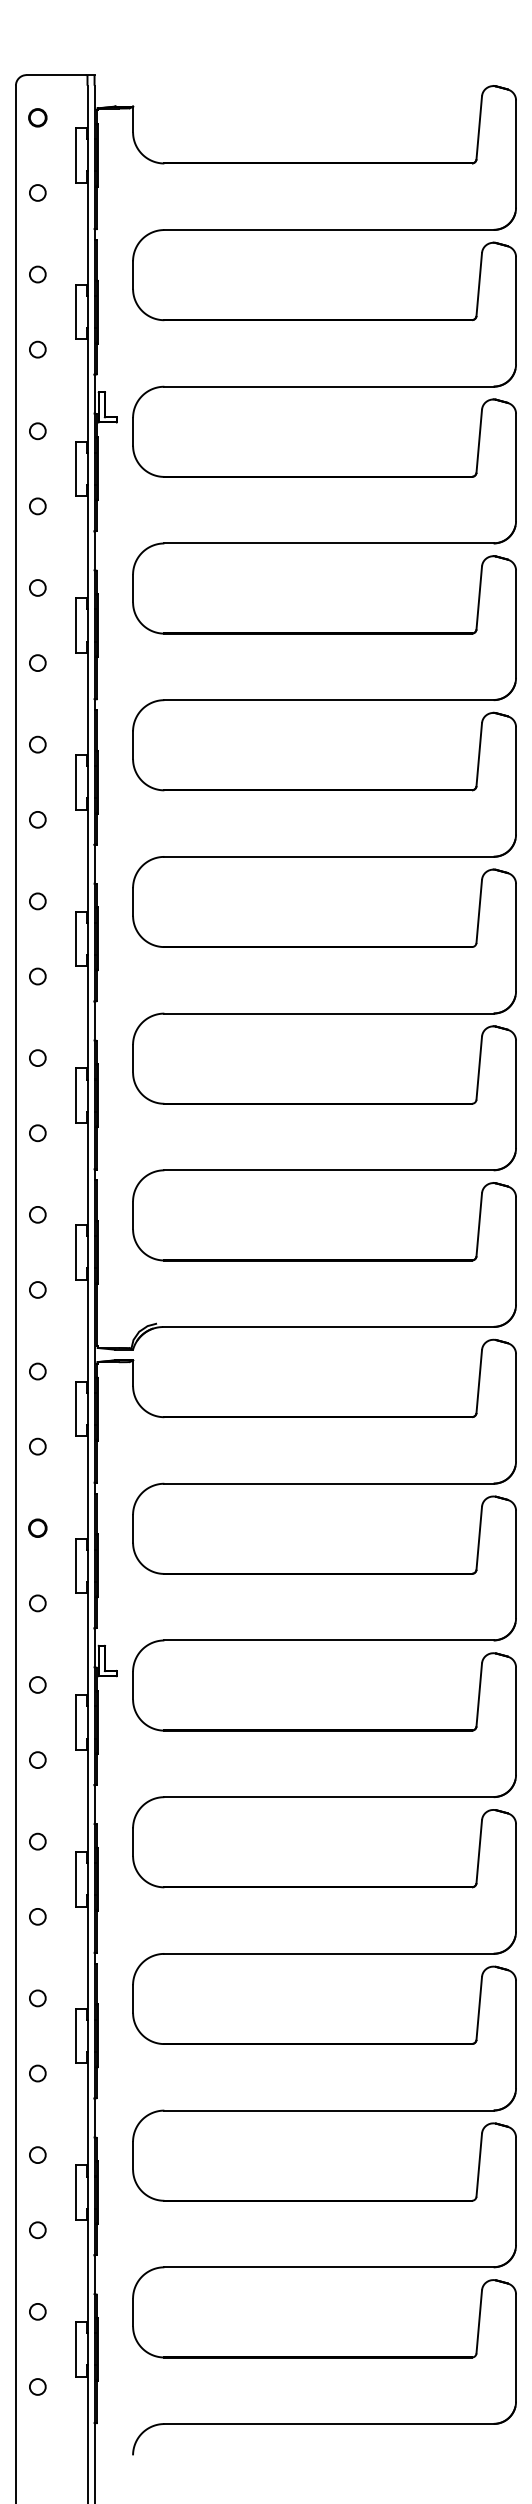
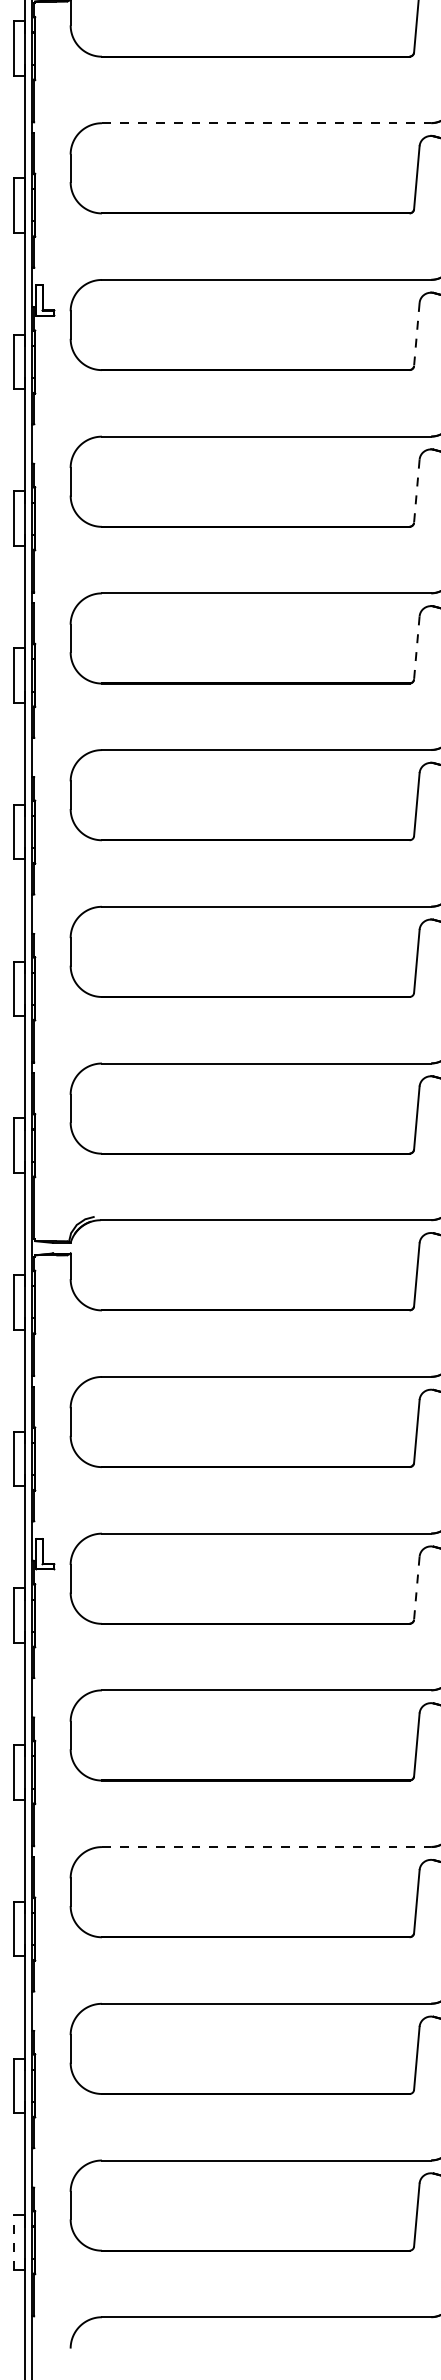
line: (329, 230) -> (267, 123), solid -> dashed
line: (479, 441) -> (417, 334), solid -> dashed
line: (479, 598) -> (417, 491), solid -> dashed
line: (479, 754) -> (417, 647), solid -> dashed
line: (479, 1695) -> (417, 1588), solid -> dashed
line: (329, 1953) -> (267, 1846), solid -> dashed
line: (76, 2348) -> (14, 2241), solid -> dashed

